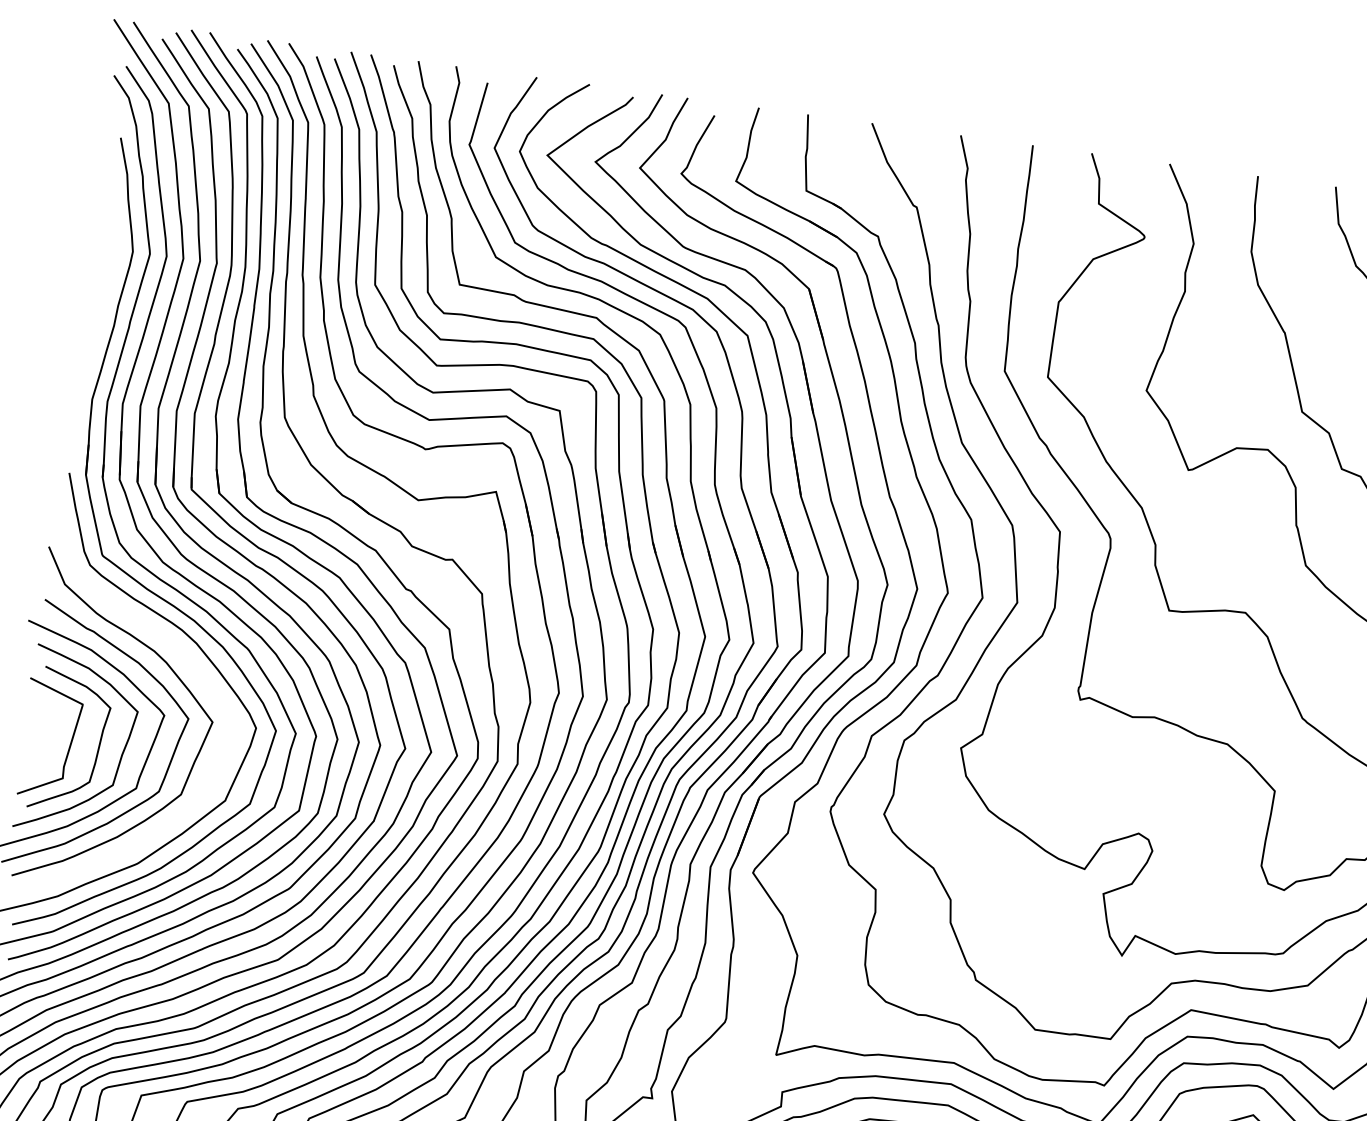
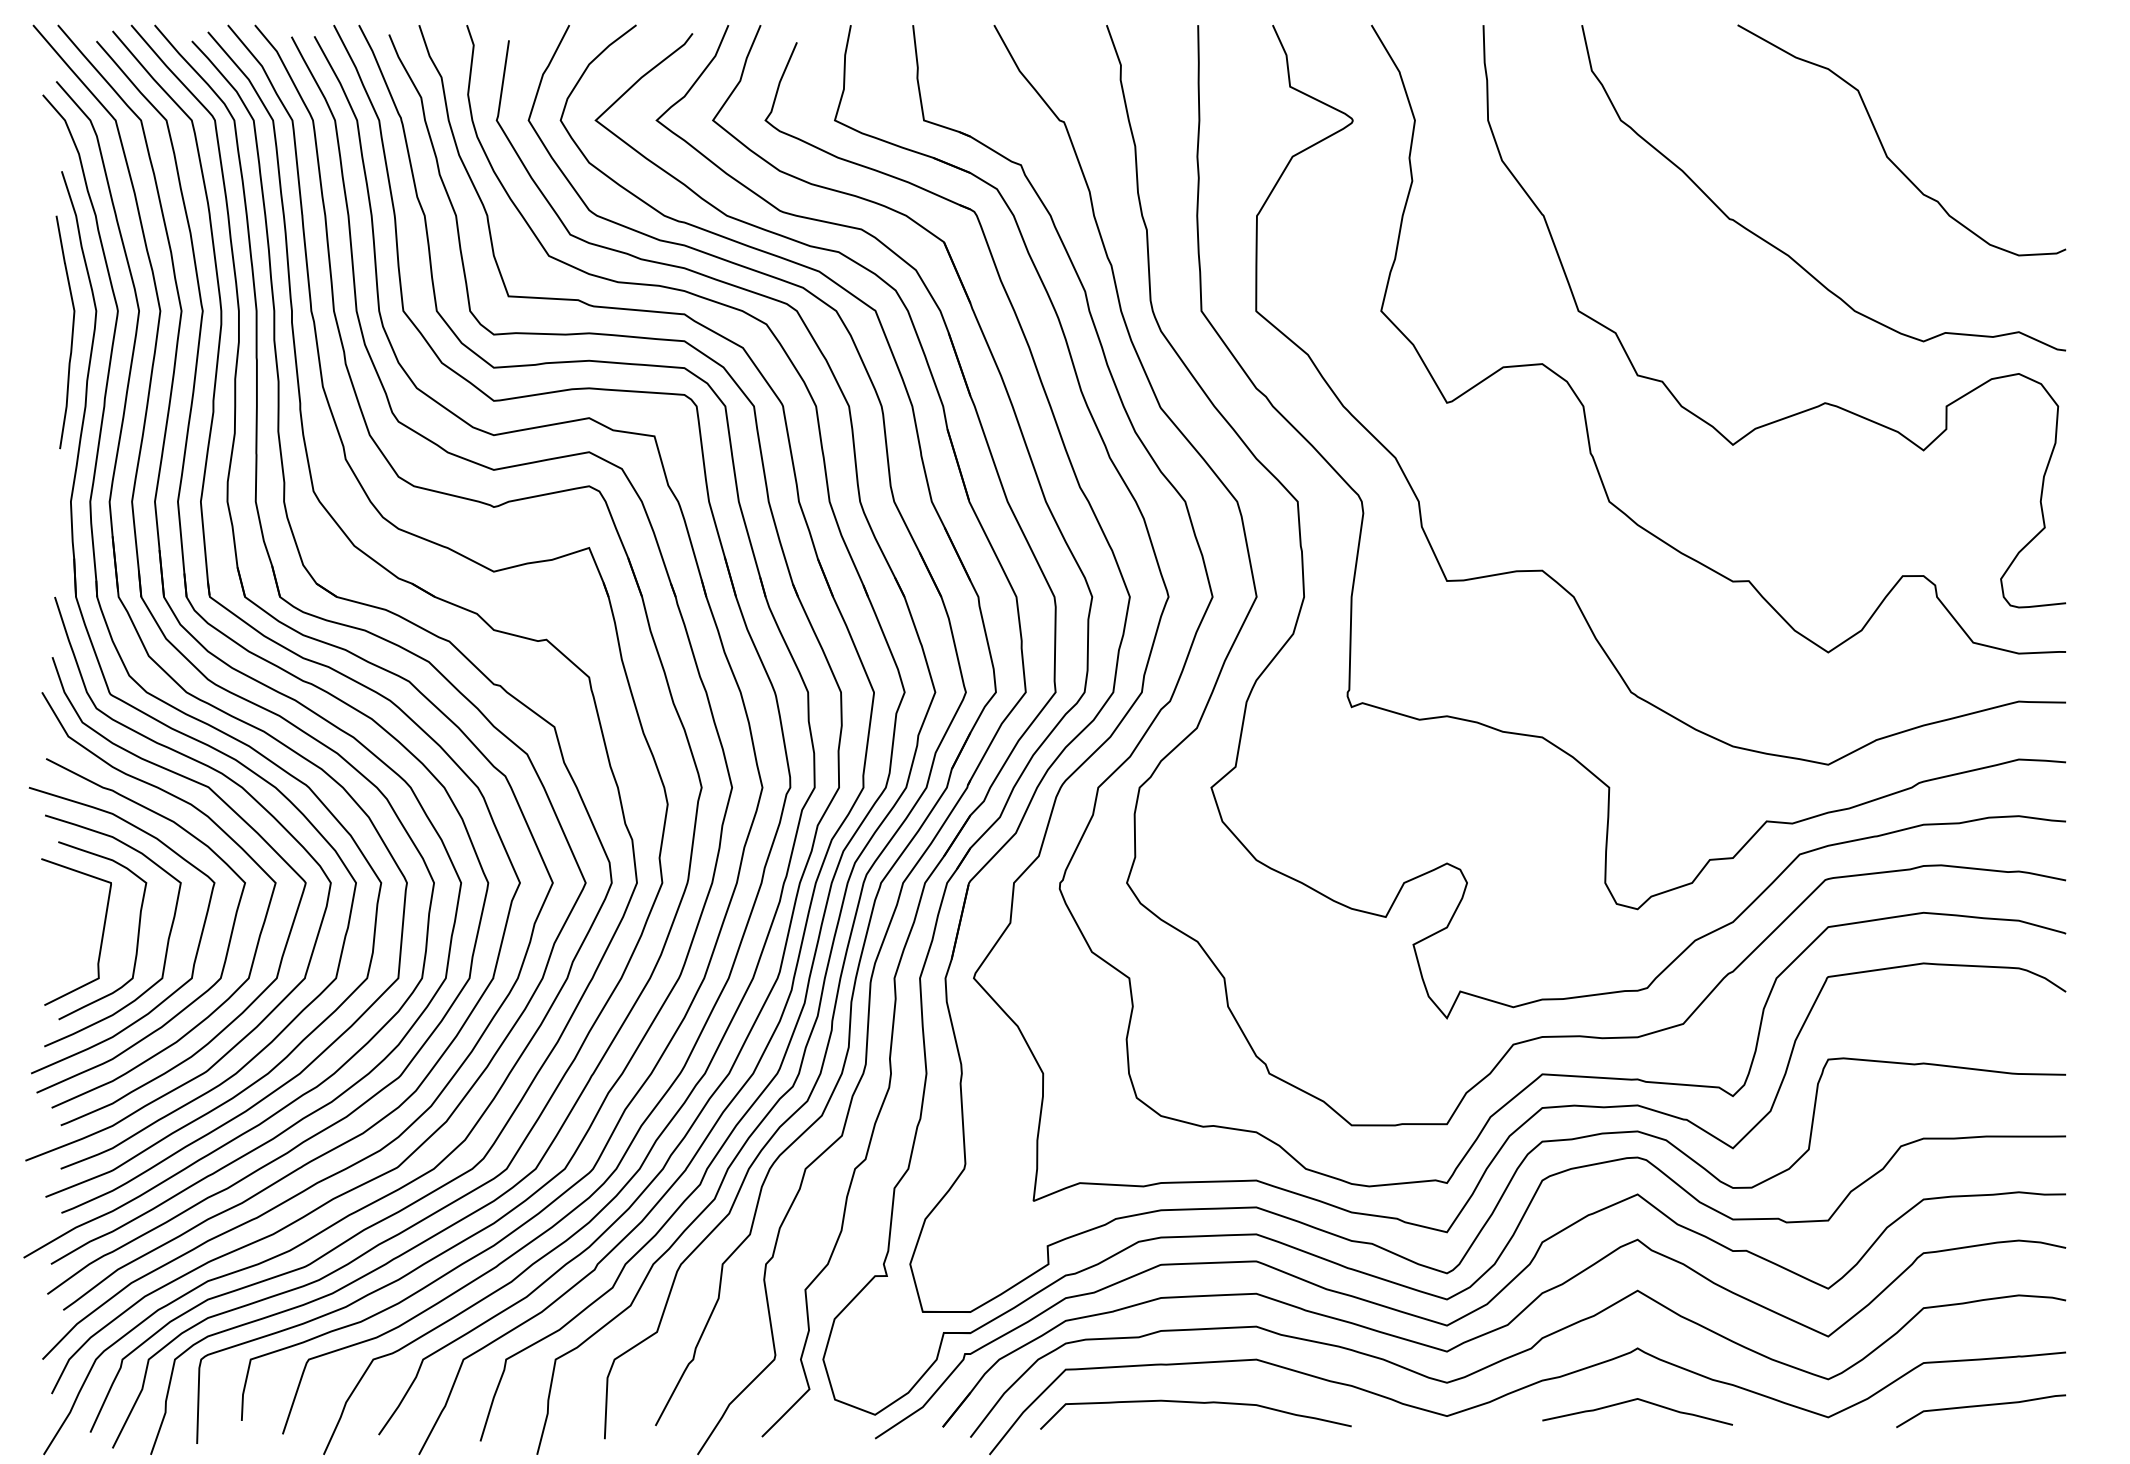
curve: (111, 265) -> (71, 332), added
curve: (195, 672) -> (245, 823), added

